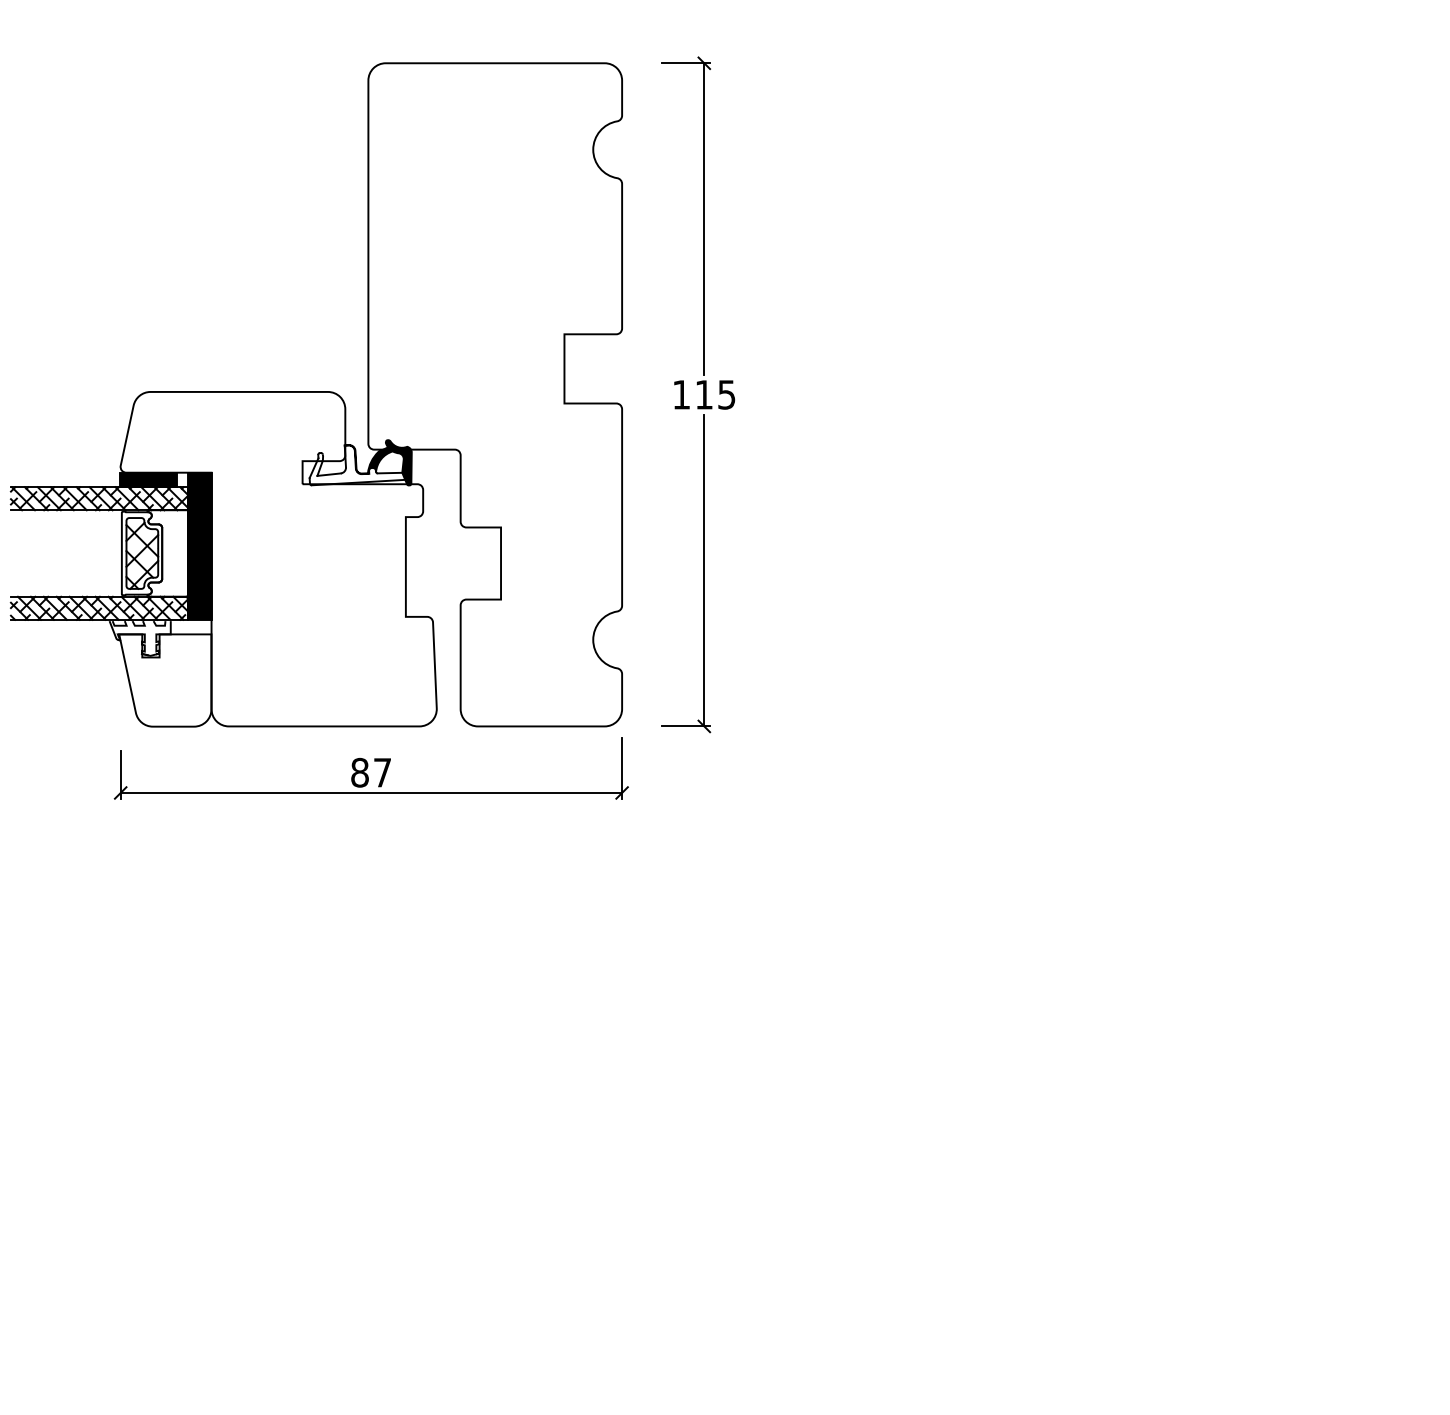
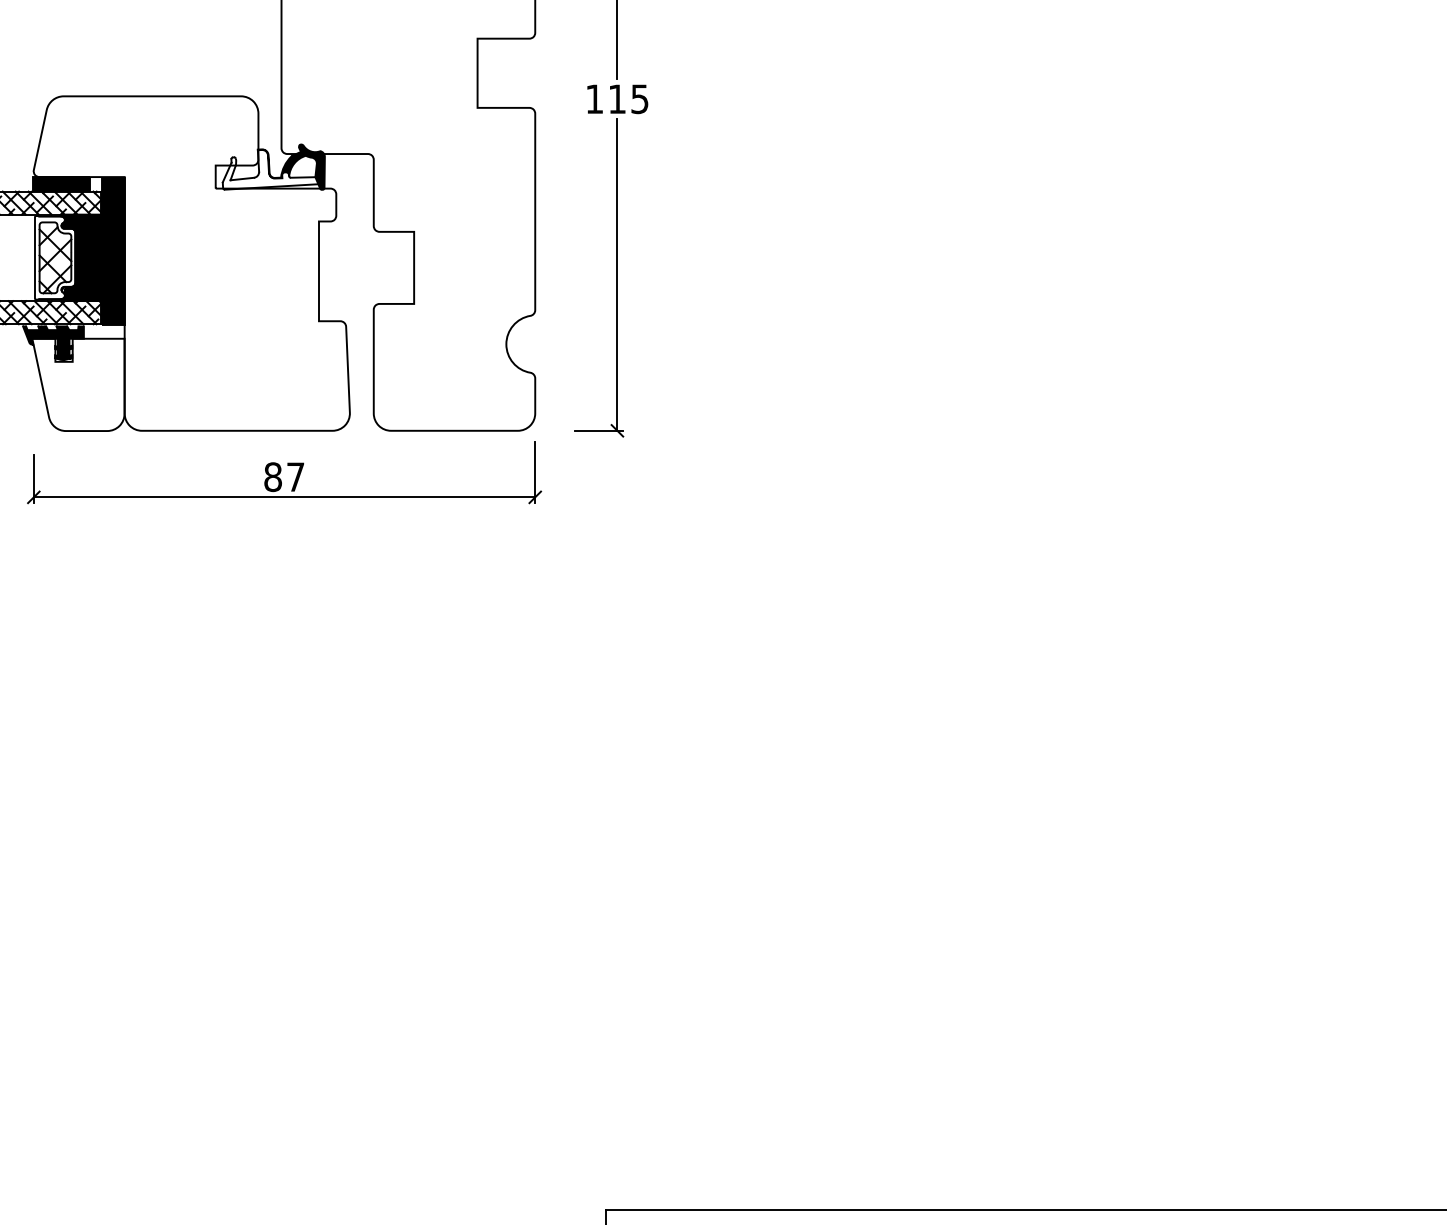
fill: (167, 553) -> (80, 257), added
fill: (139, 638) -> (52, 342), added

